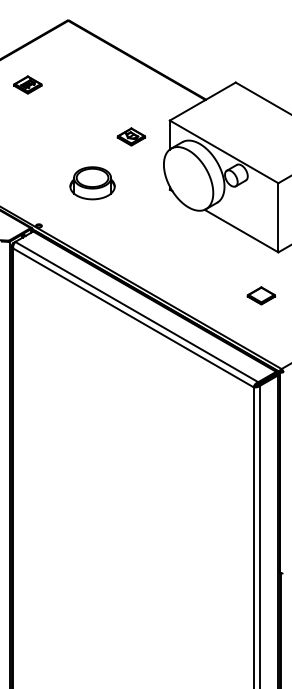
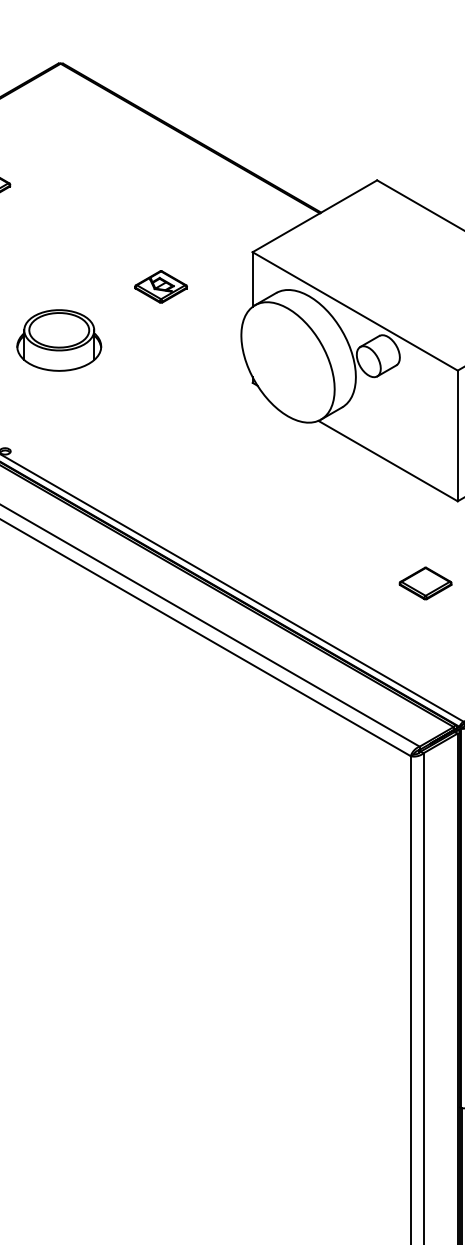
part: (131, 136) -> (161, 286), moved
part: (92, 183) -> (59, 340), moved

